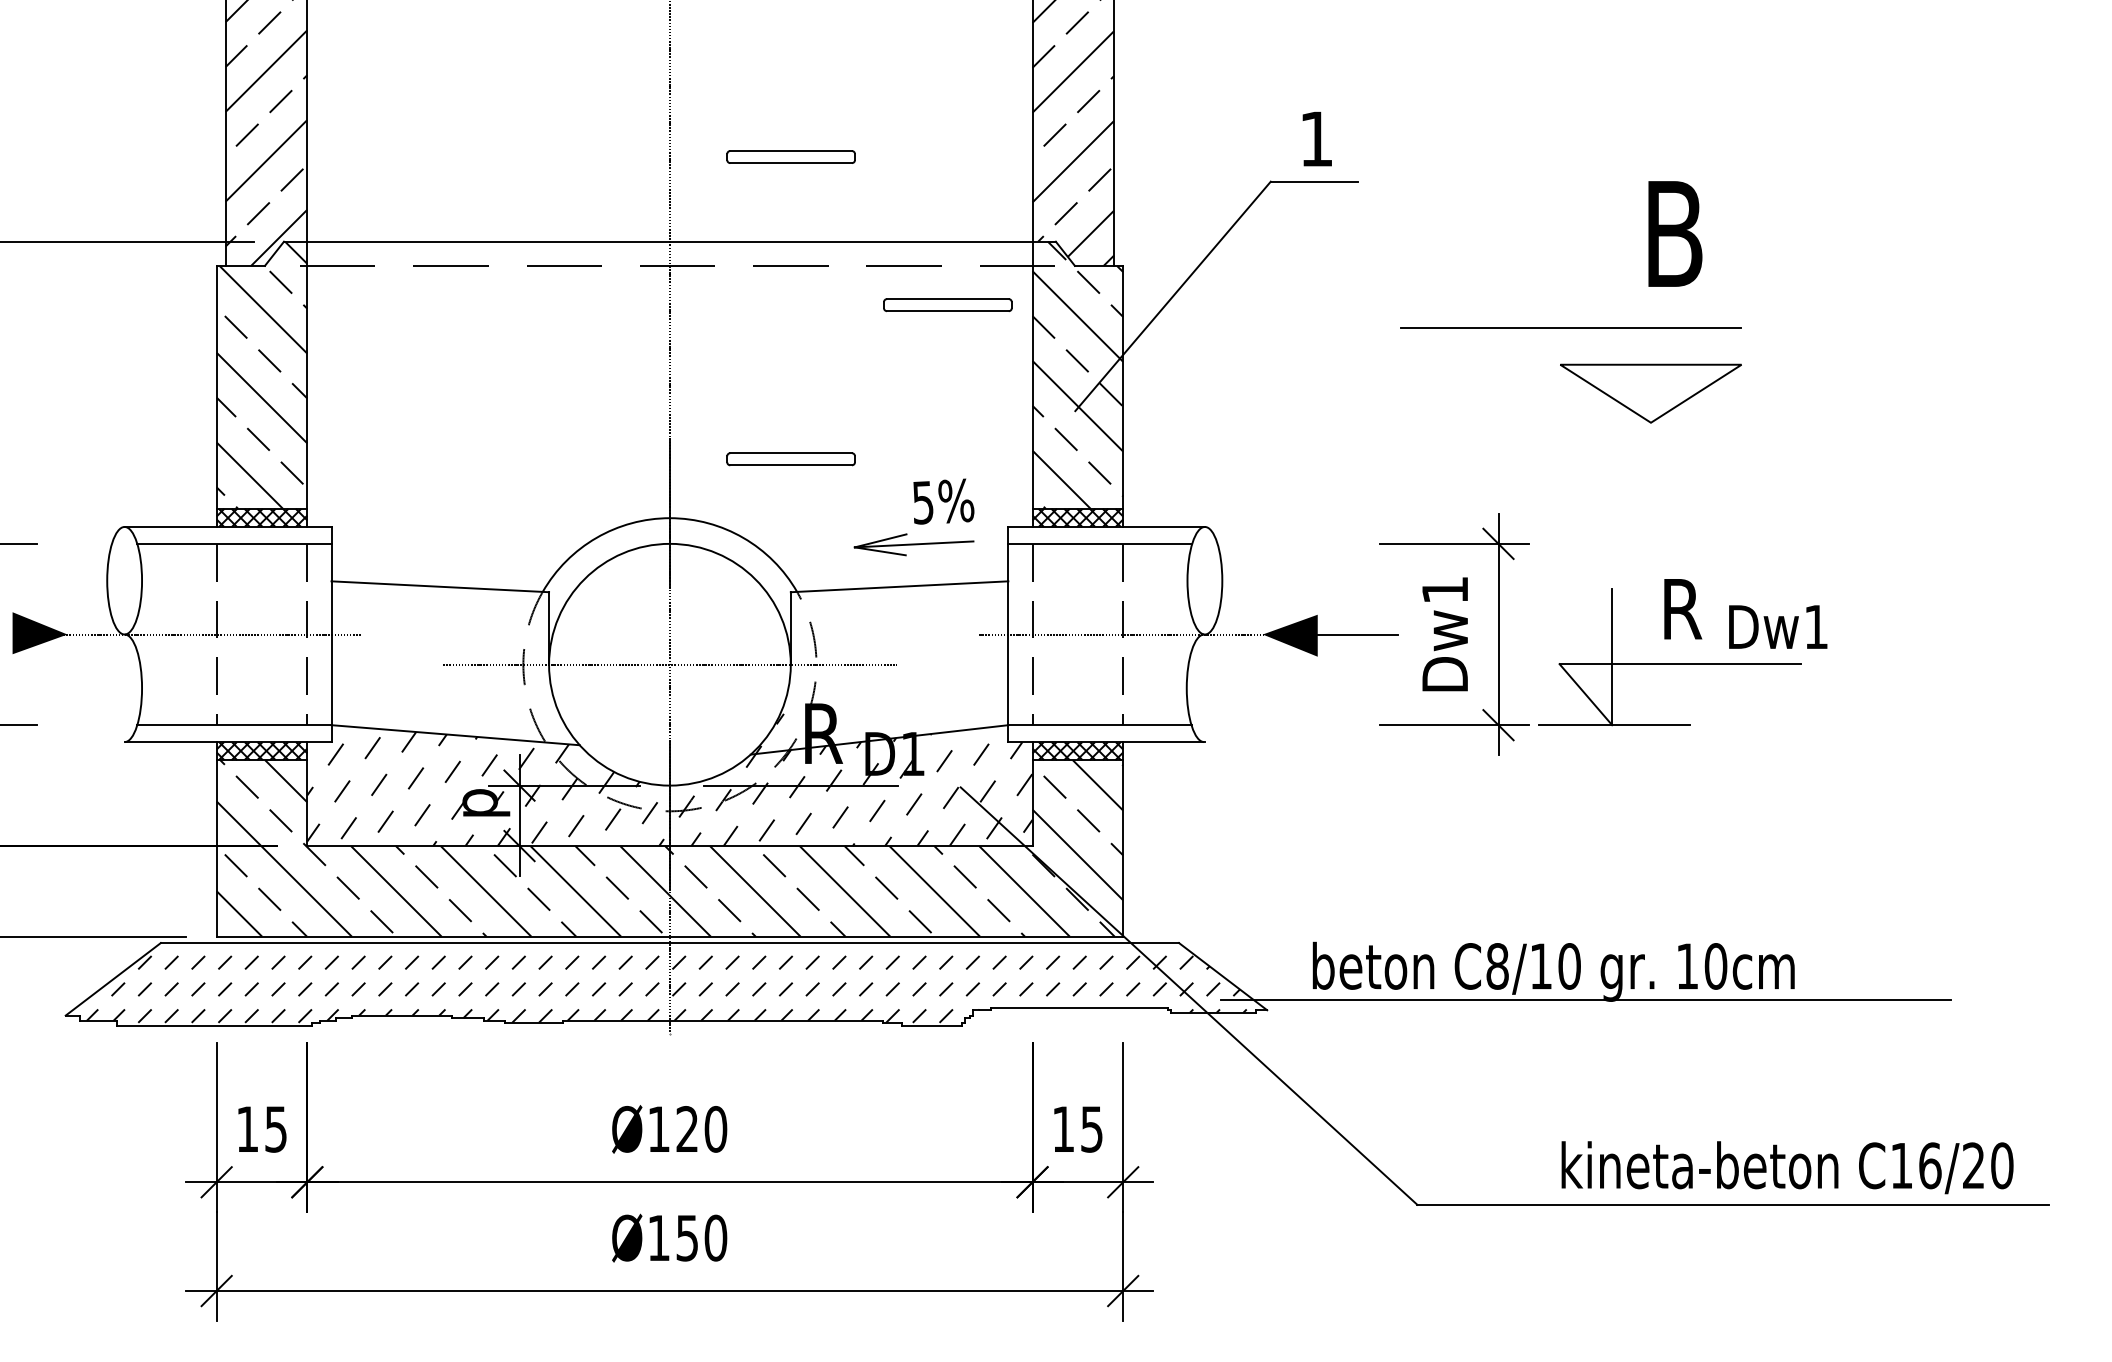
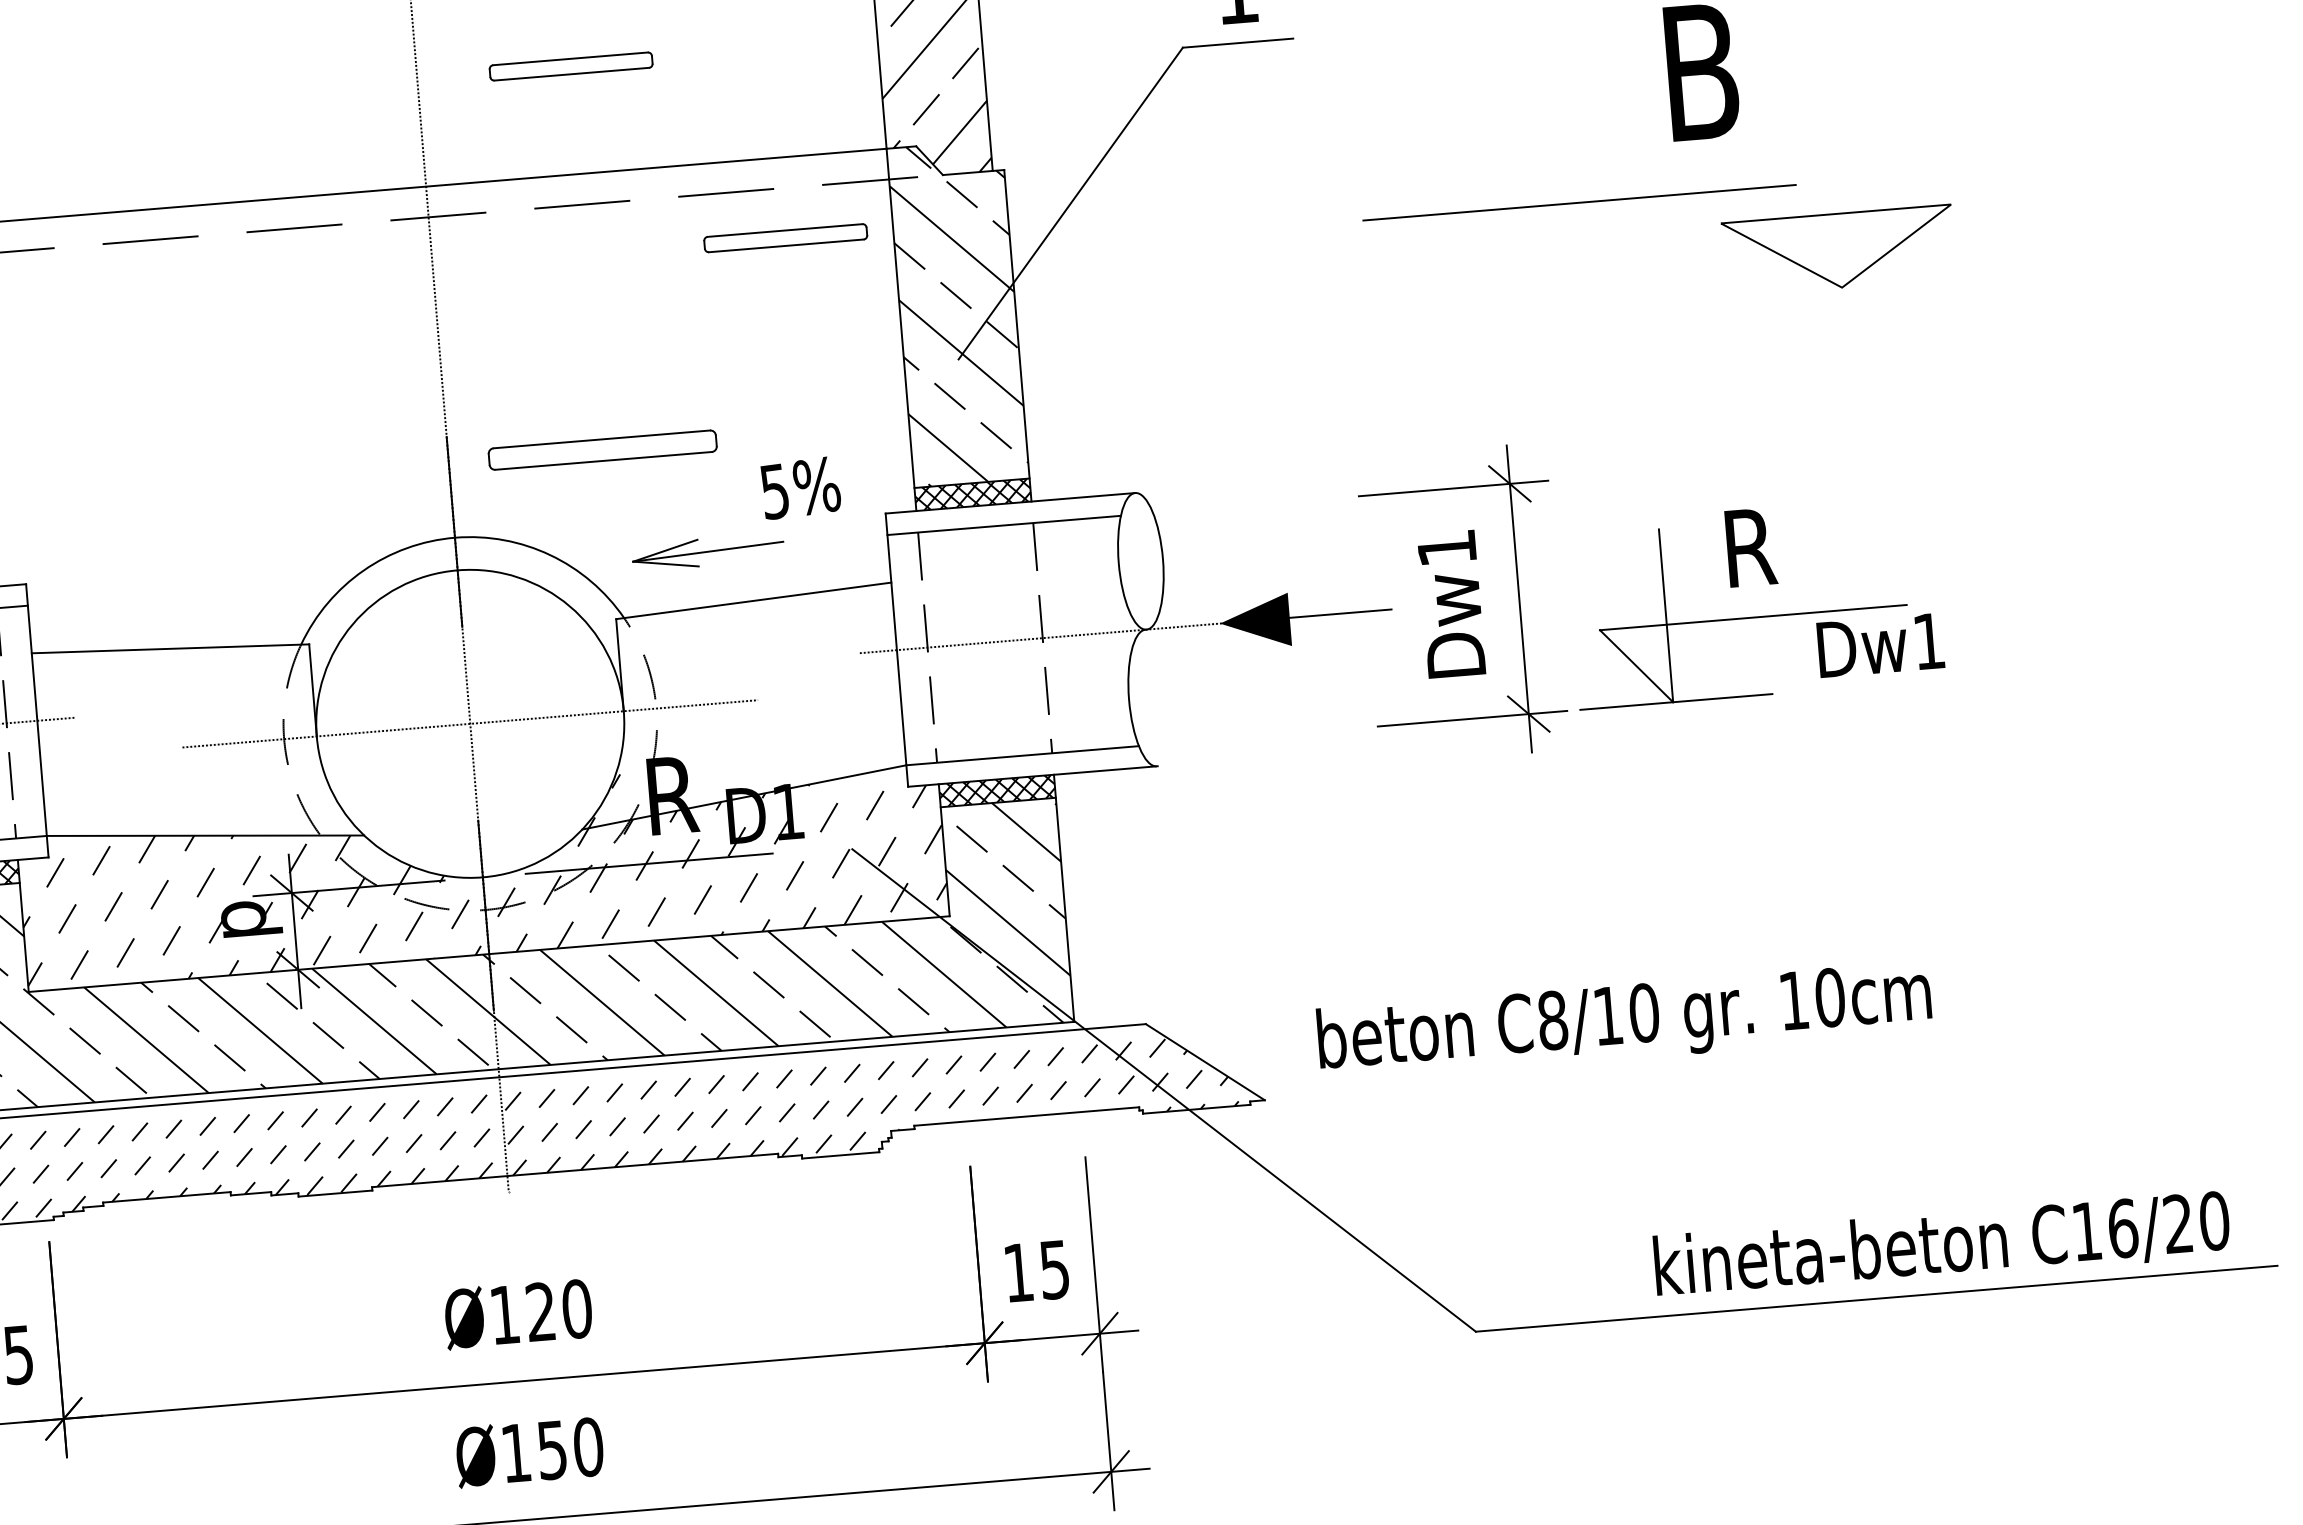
part: (1650, 393) -> (1838, 250), moved
part: (790, 459) -> (601, 450), size x1.4
part: (913, 544) -> (707, 551), moved
text: (1778, 626) -> (1881, 644), moved
line: (1585, 999) -> (1667, 1053), removed

